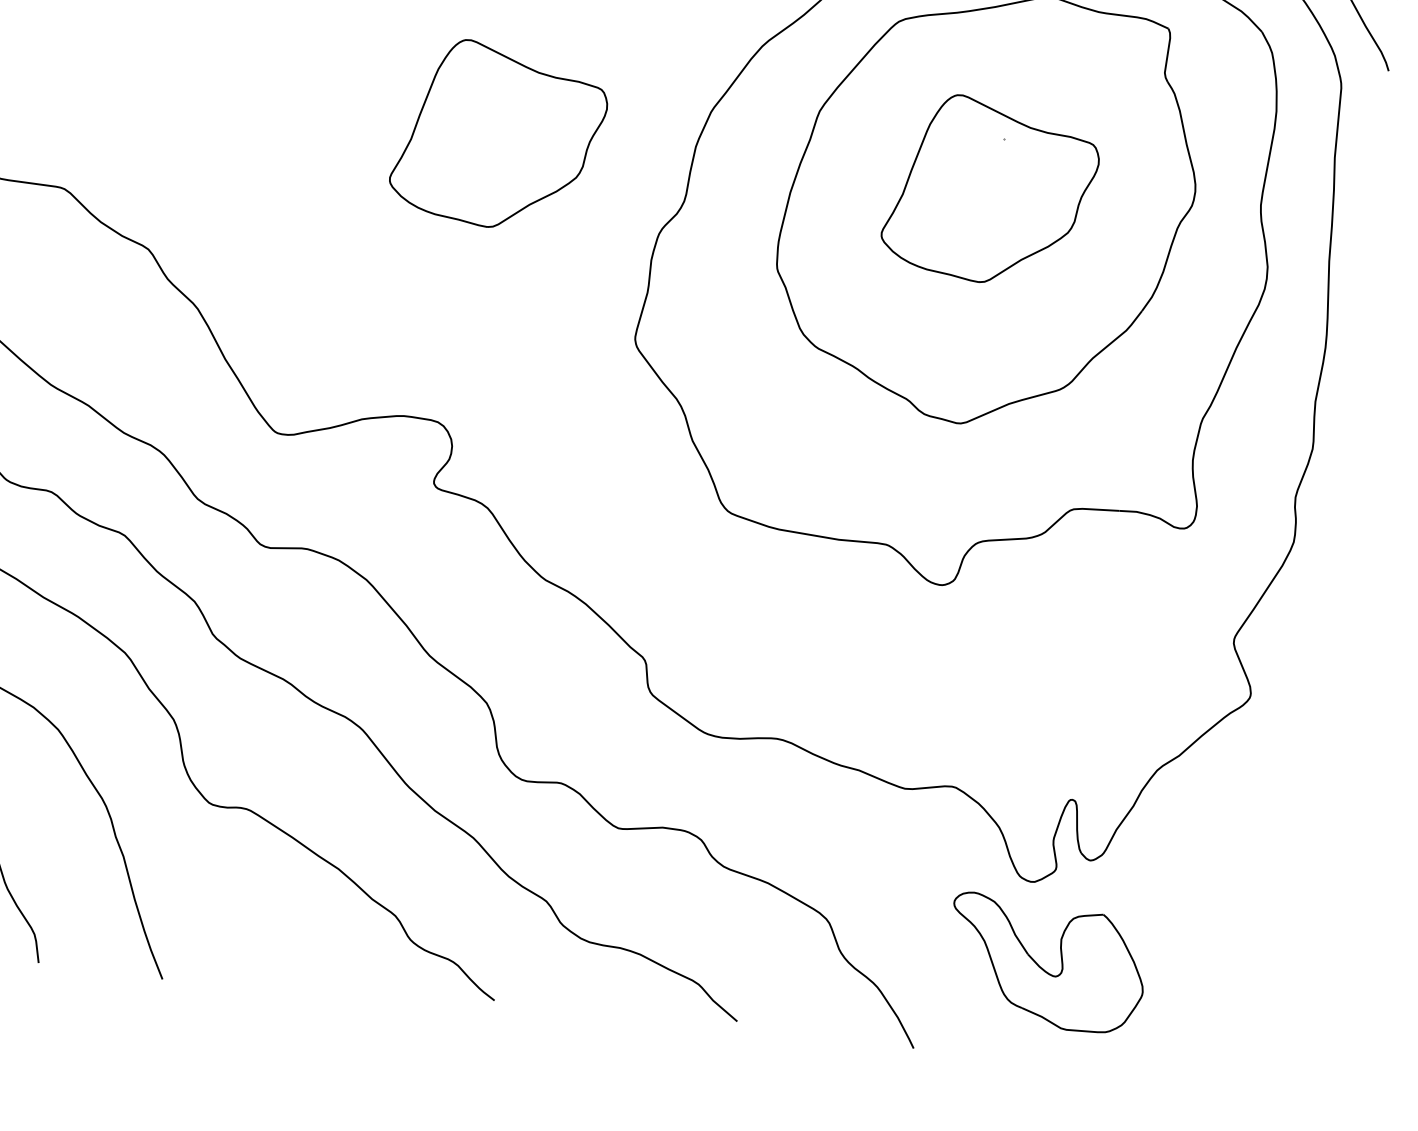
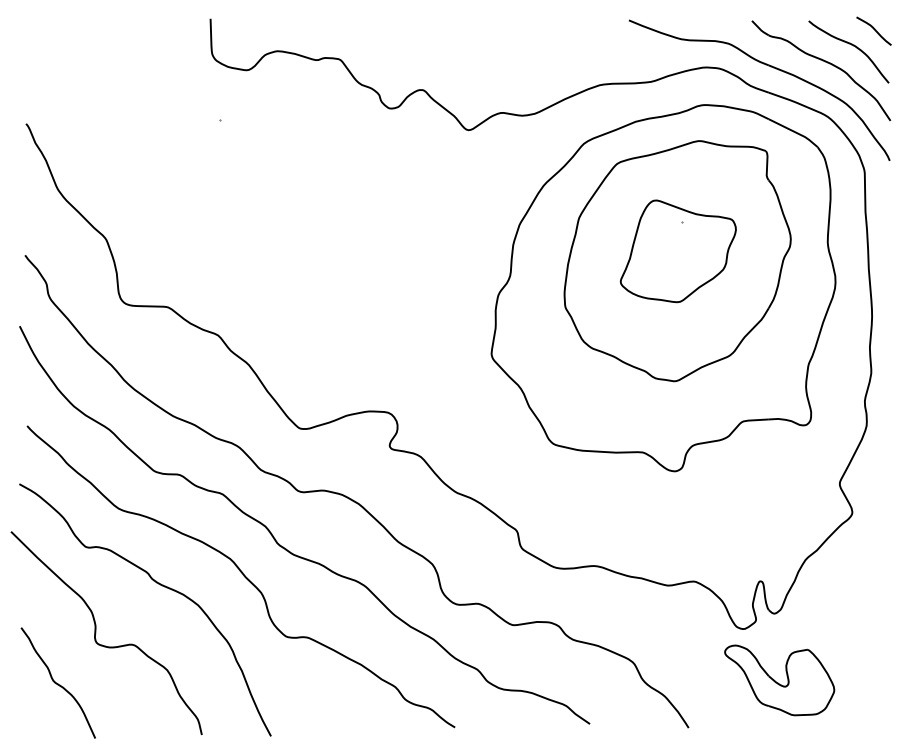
part: (497, 135) -> (403, 251), removed
part: (1046, 964) -> (779, 680), moved

